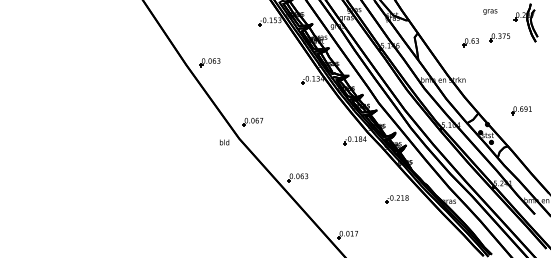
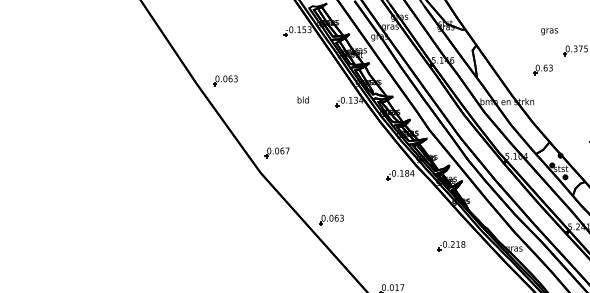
text: (490, 11) -> (549, 31), moved
part: (470, 42) -> (542, 69), moved
text: (224, 142) -> (303, 100), moved

